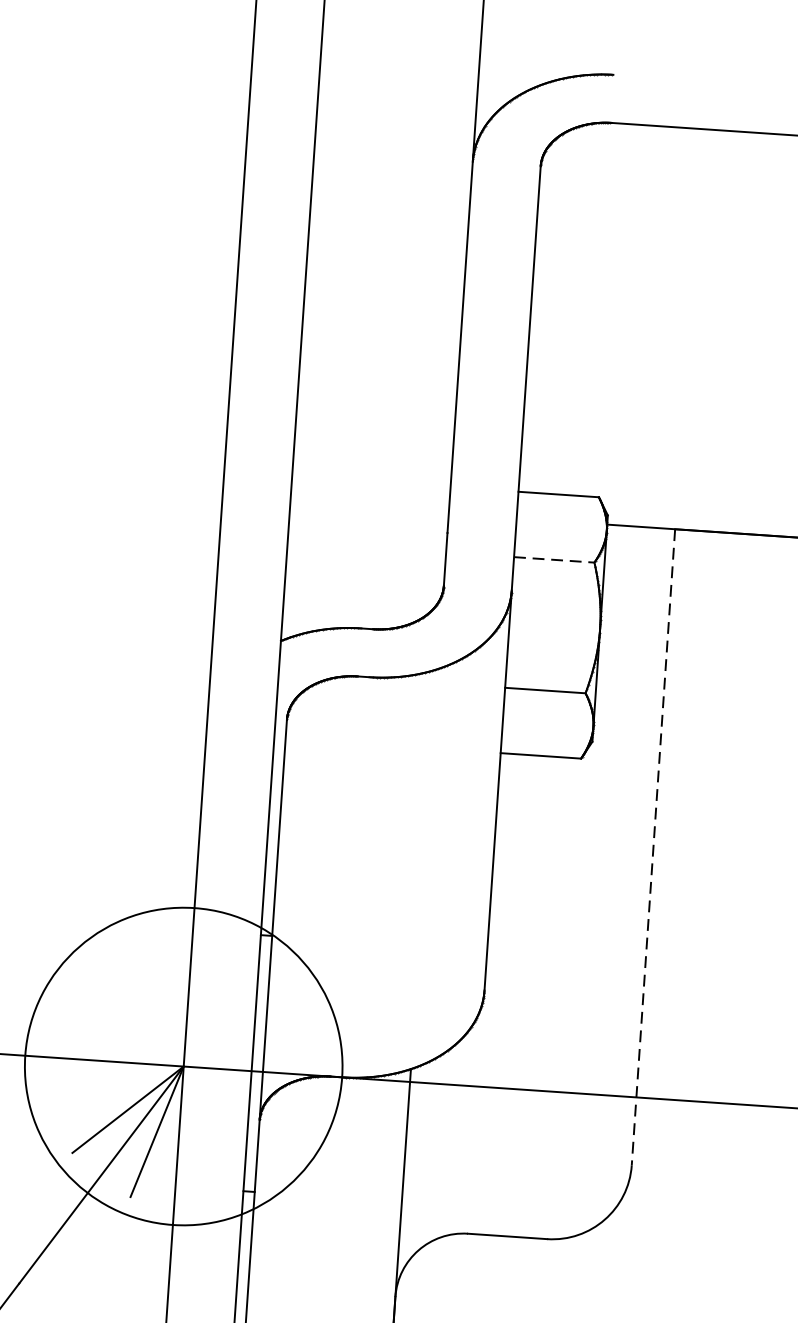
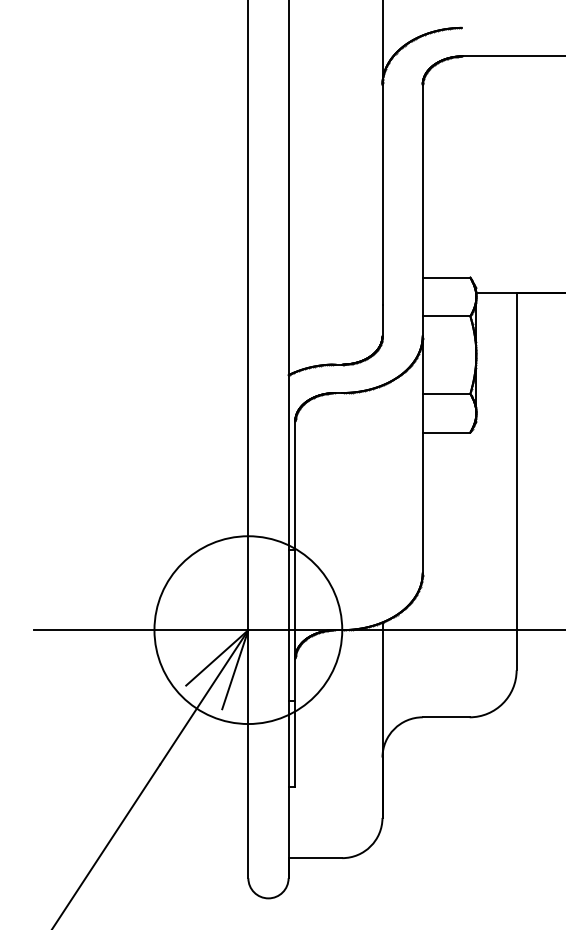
line: (554, 560) -> (446, 316), dashed -> solid
line: (653, 848) -> (516, 482), dashed -> solid

